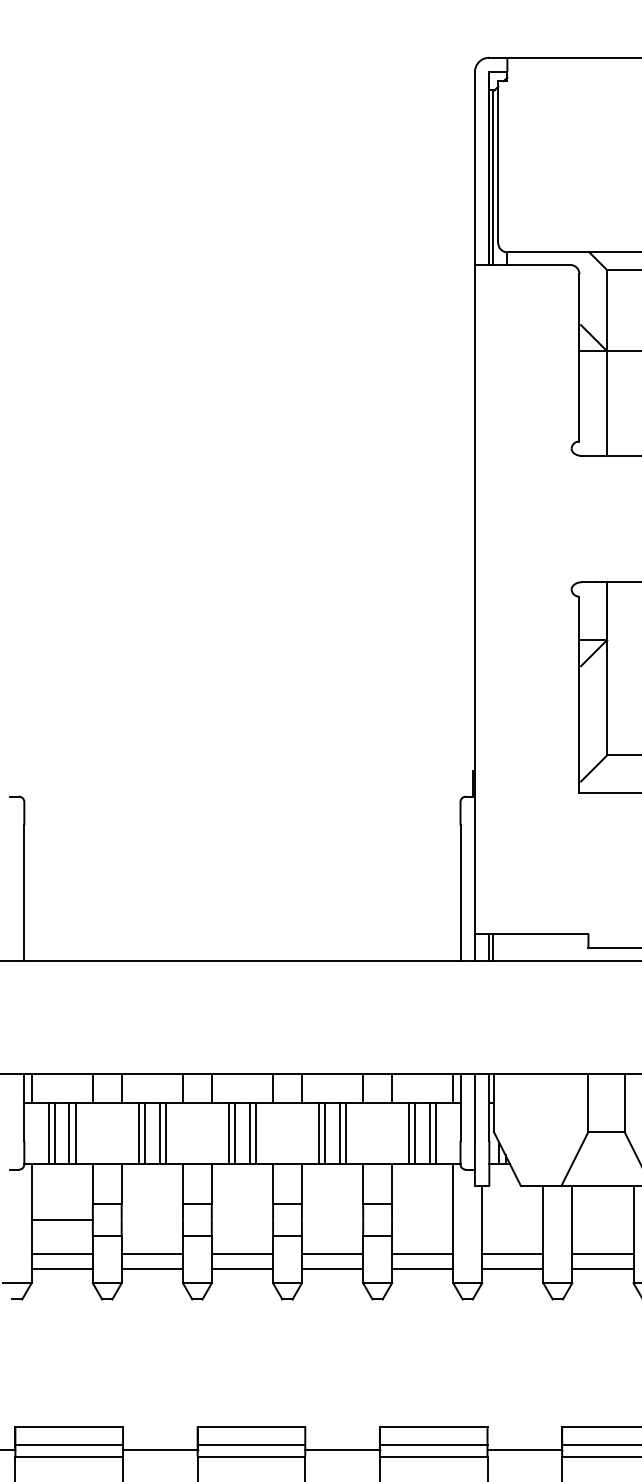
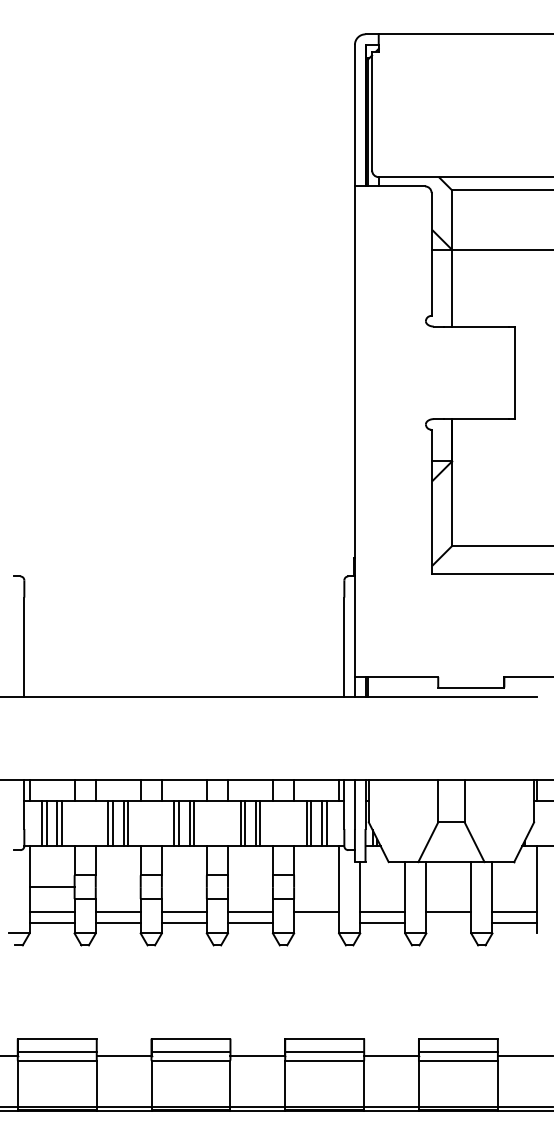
line: (422, 1268) -> (316, 922), removed
line: (602, 1268) -> (448, 922), removed

